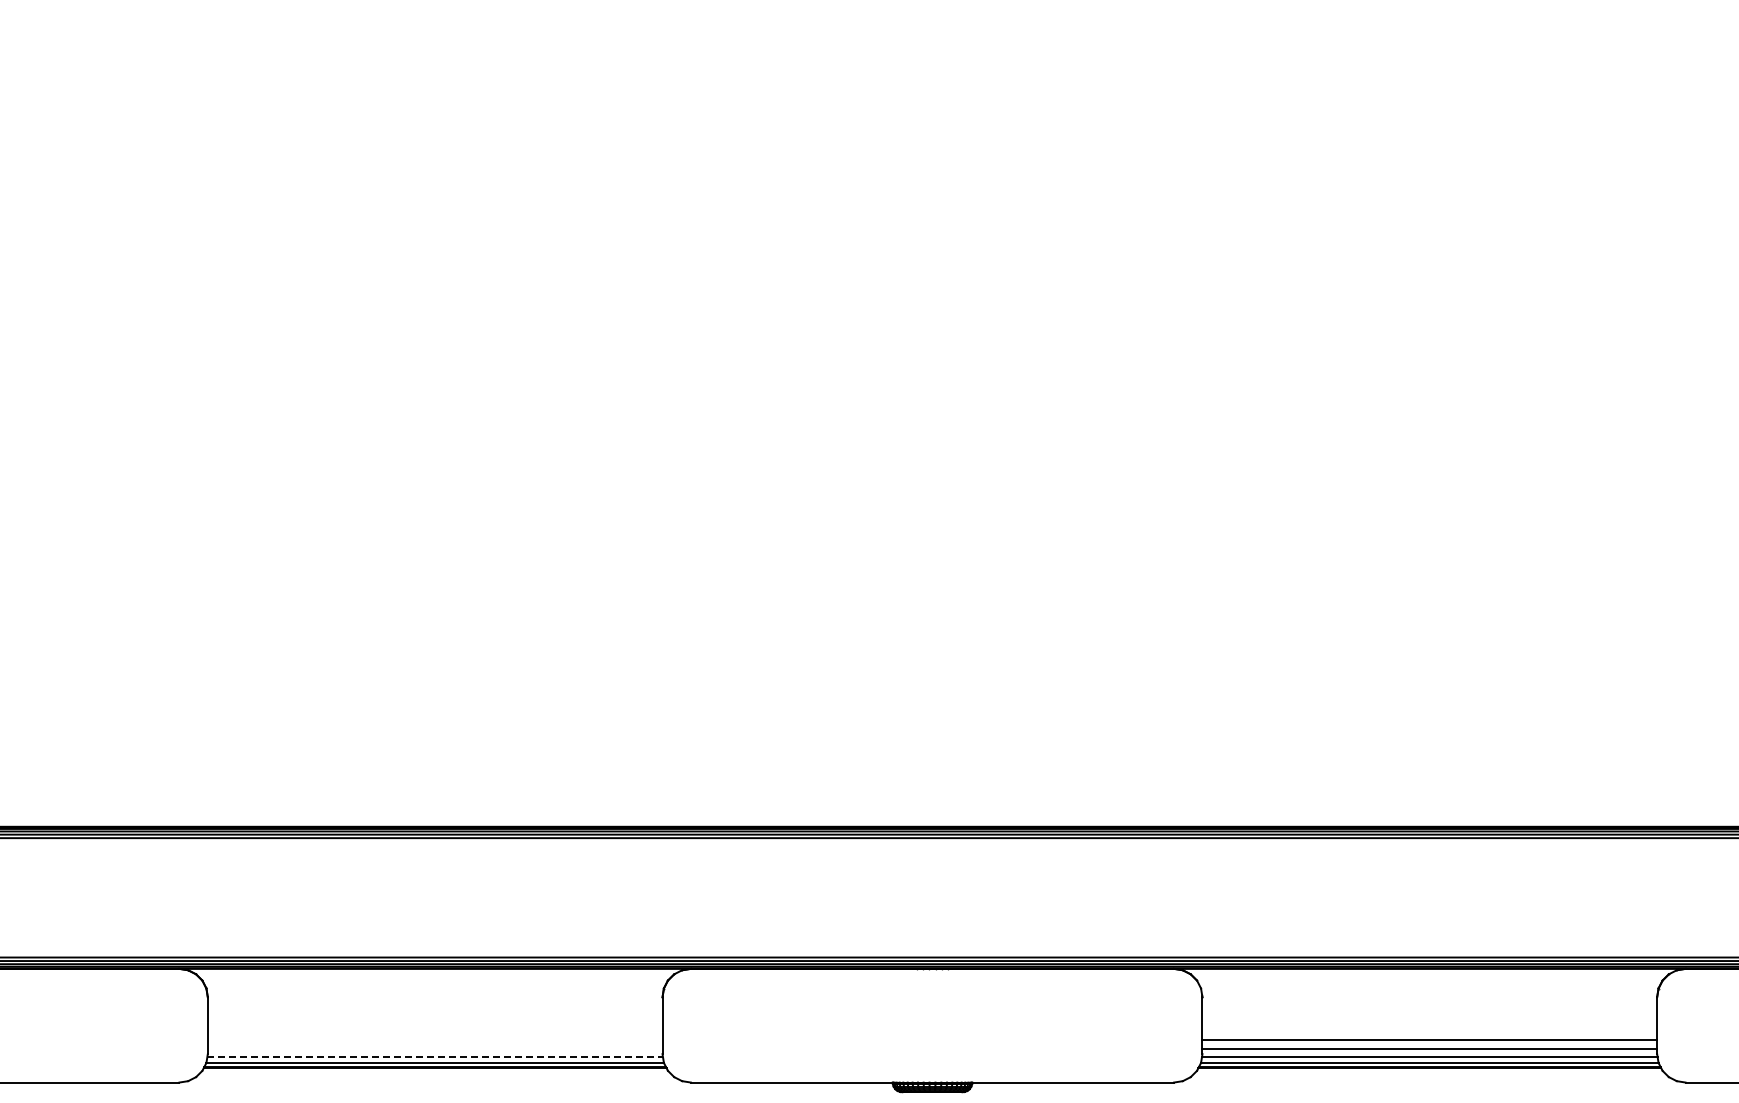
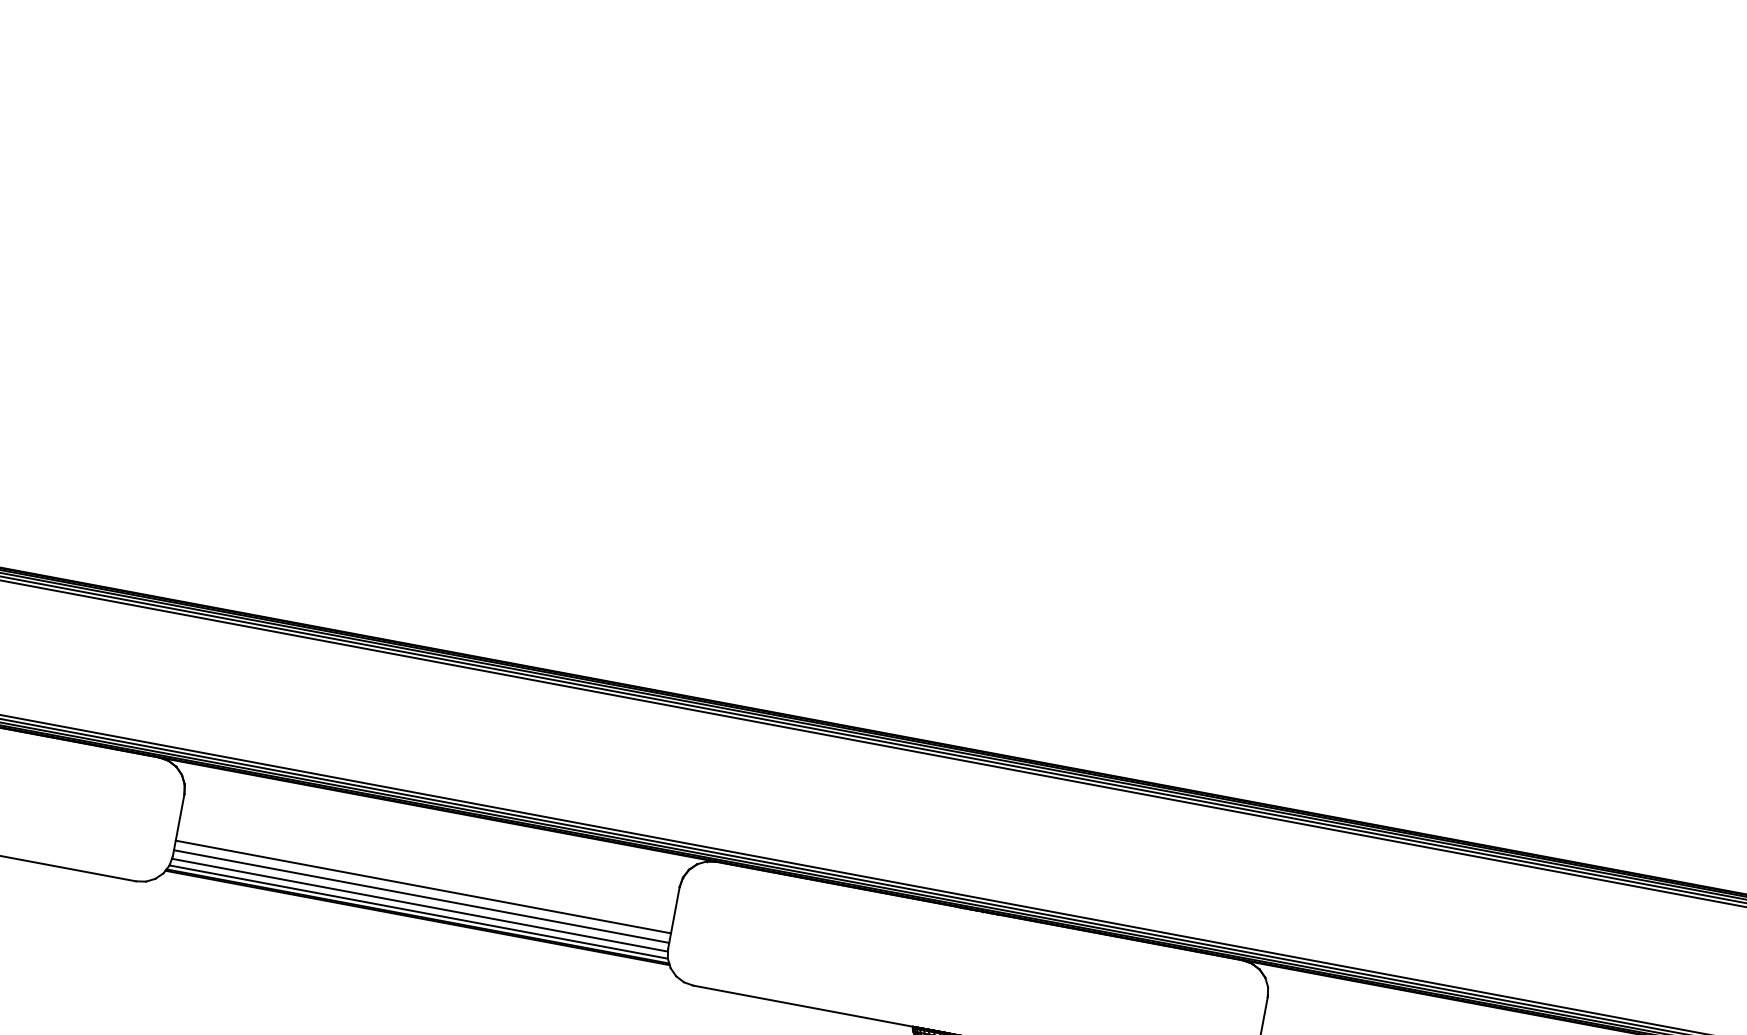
line: (434, 1039) -> (422, 886), added
line: (434, 1048) -> (420, 896), added
line: (435, 1056) -> (420, 905), dashed -> solid

